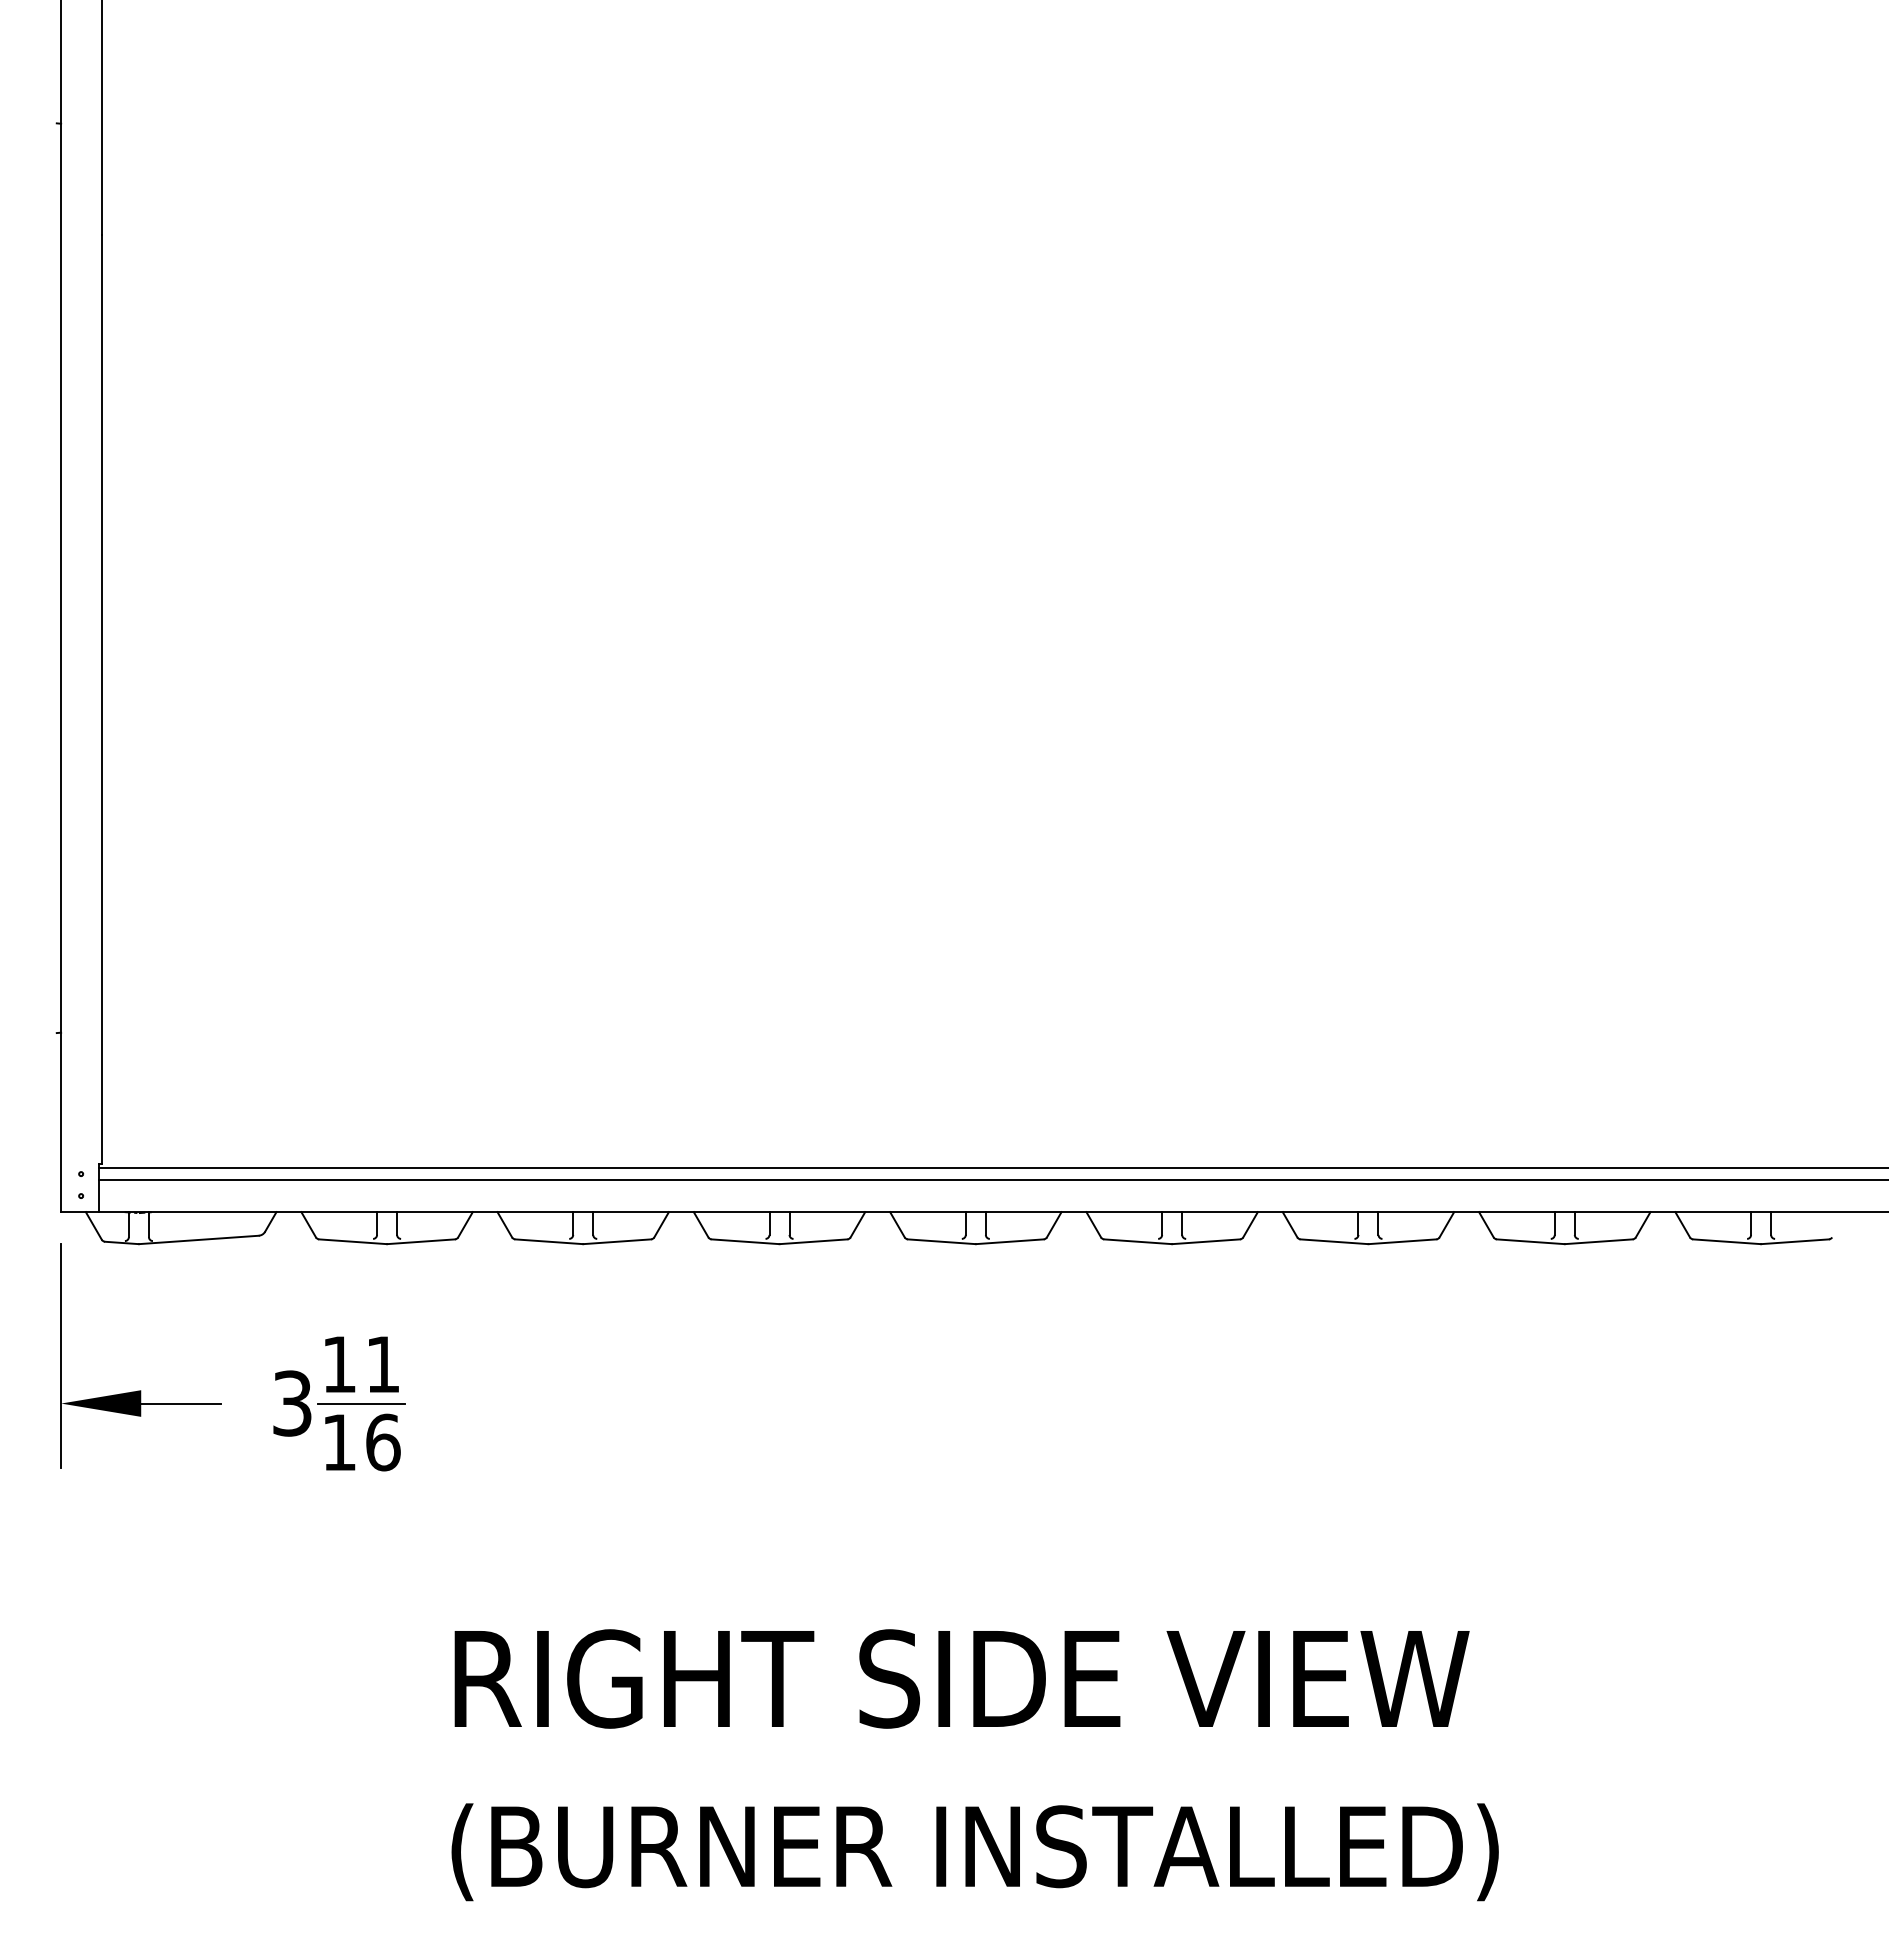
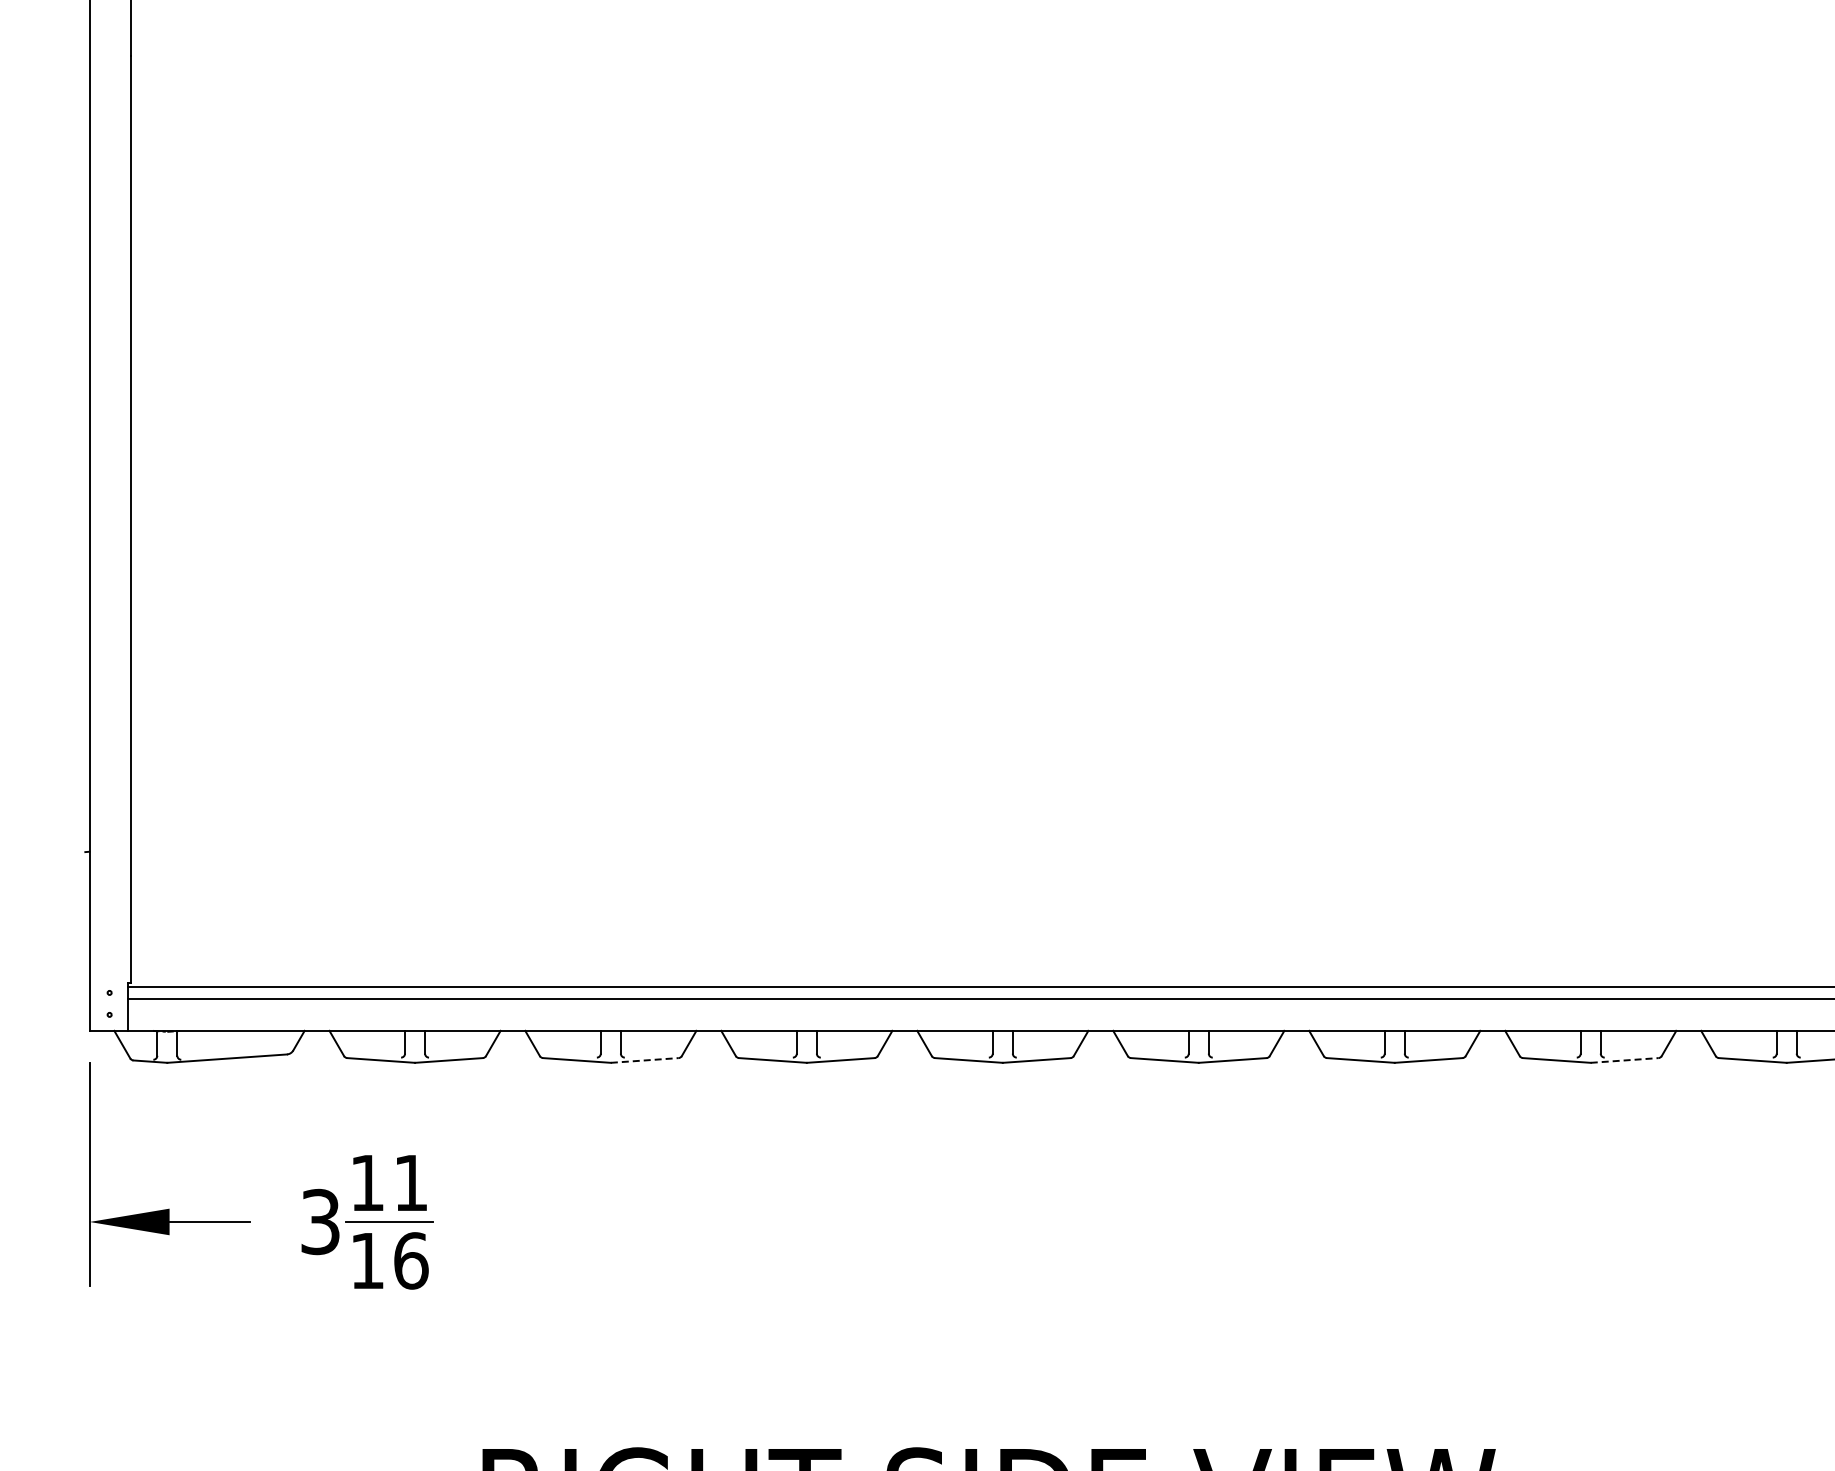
line: (617, 1241) -> (645, 1060), solid -> dashed
line: (1599, 1241) -> (1625, 1060), solid -> dashed

